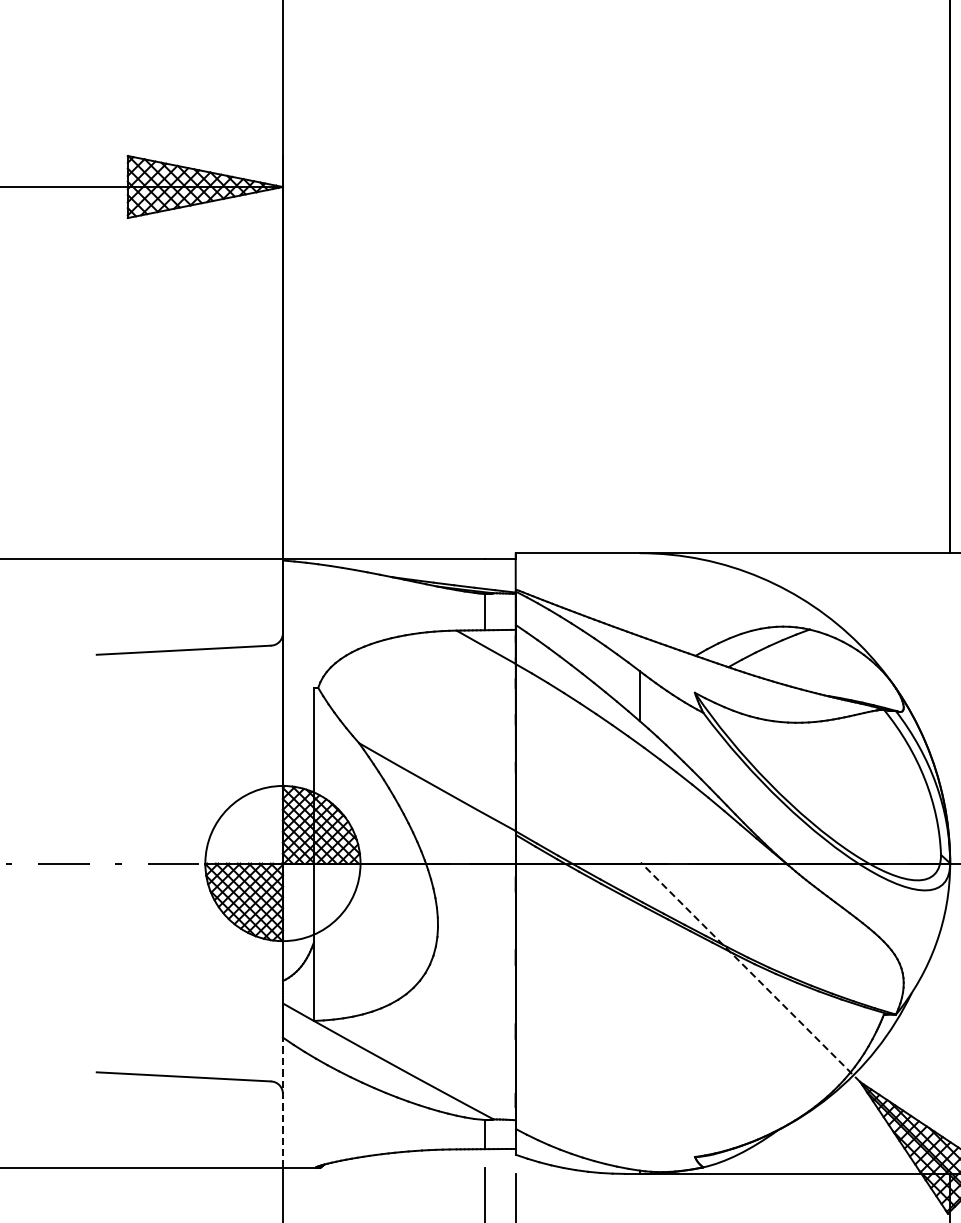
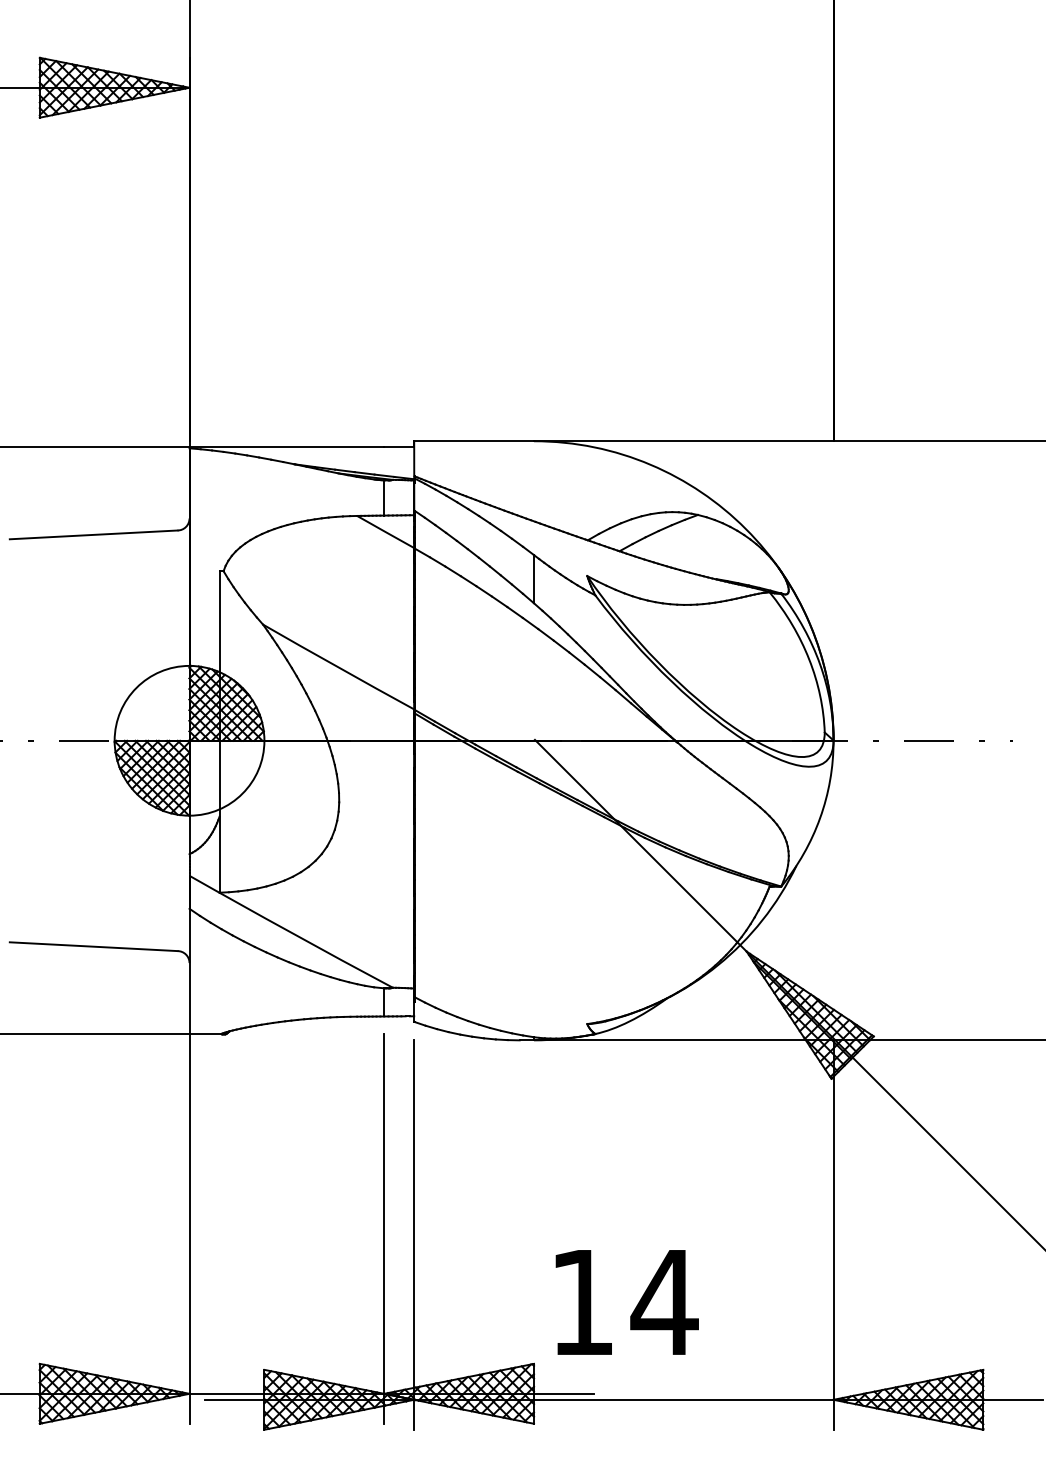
line: (750, 972) -> (640, 845), dashed -> solid
line: (282, 1102) -> (189, 971), dashed -> solid

